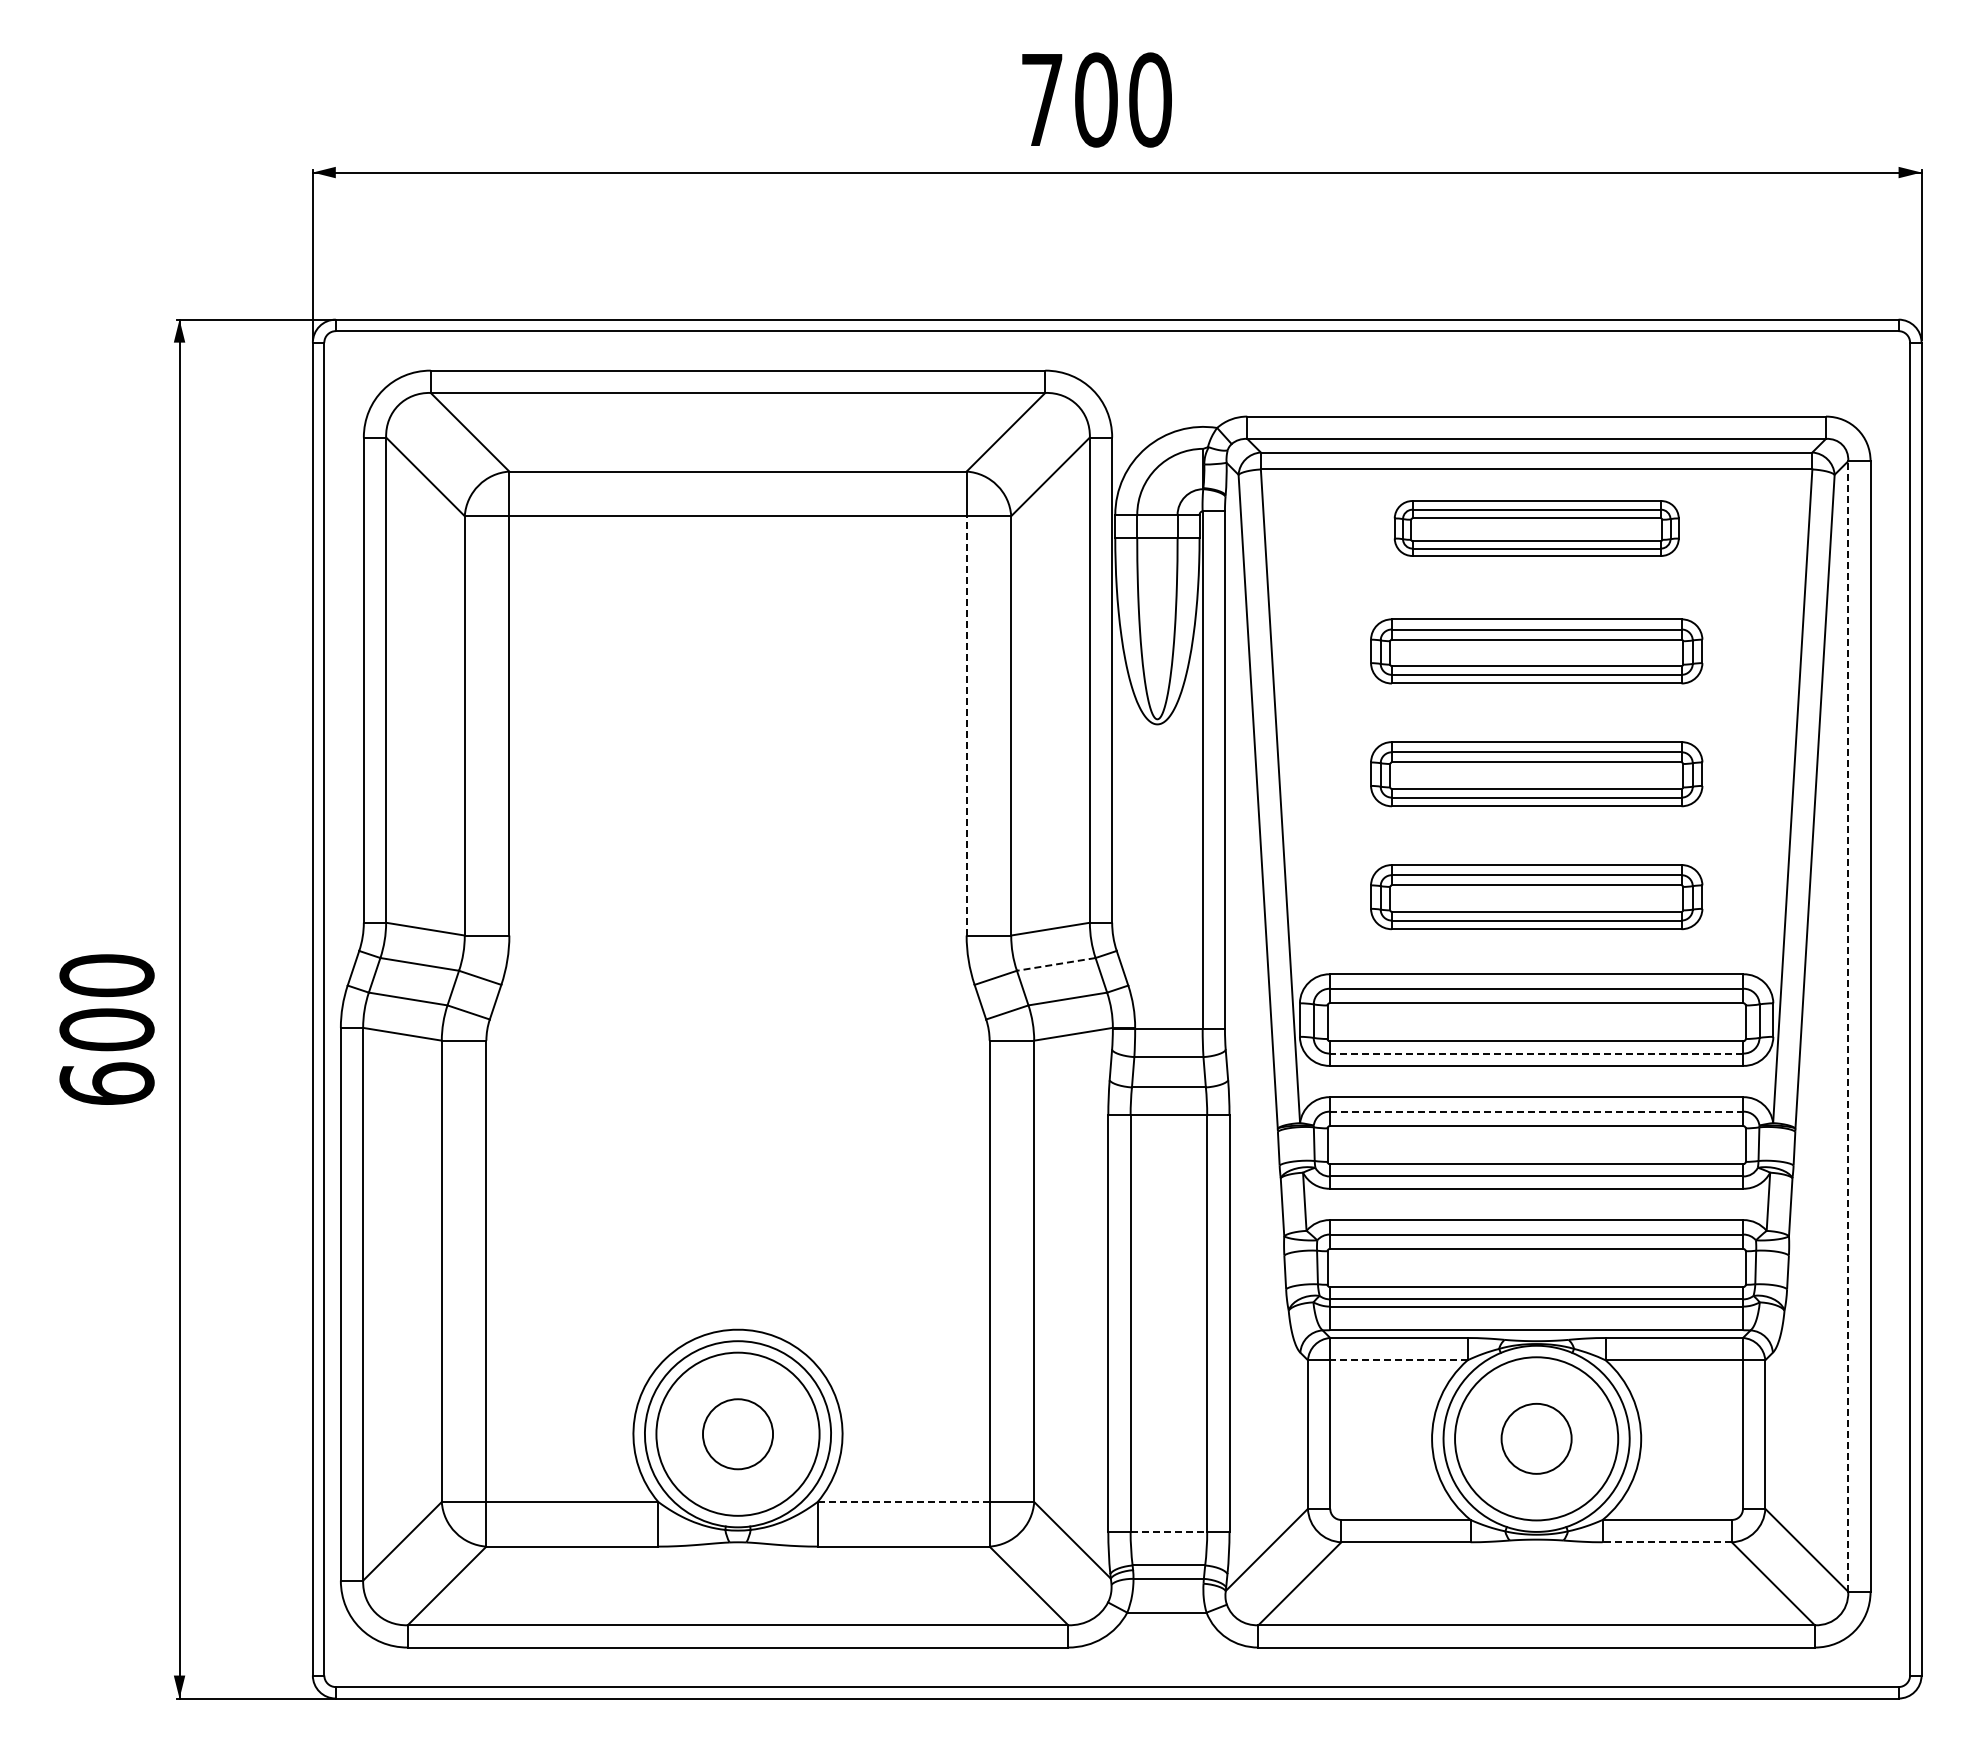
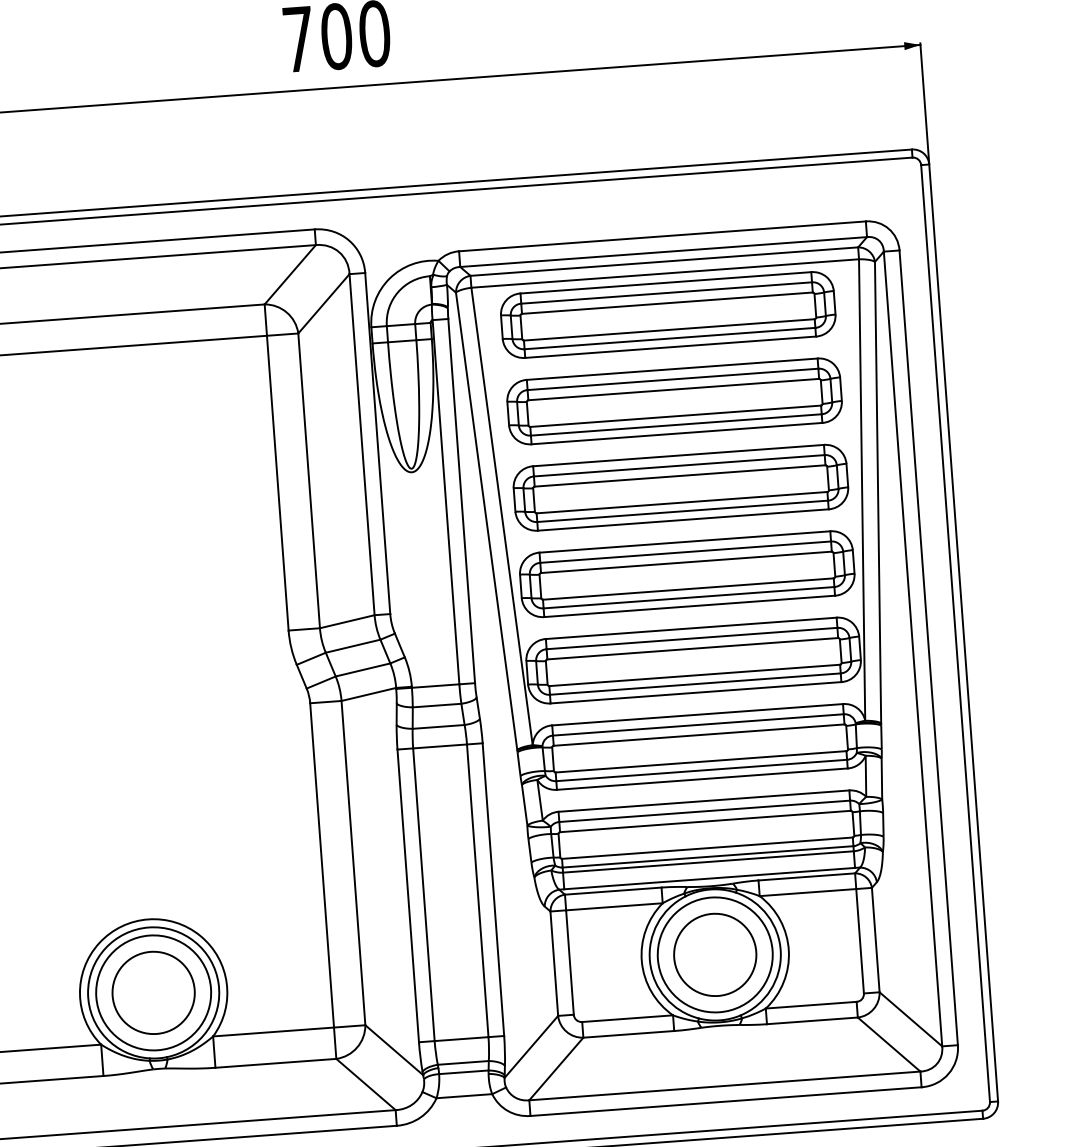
part: (1536, 528) -> (668, 315), size x1.67
part: (1536, 651) -> (674, 401), size x1.43
line: (966, 725) -> (277, 482), dashed -> solid
part: (1536, 773) -> (680, 487), size x1.43
part: (1536, 896) -> (687, 573), size x1.43
line: (1056, 964) -> (353, 646), dashed -> solid
line: (1848, 1026) -> (913, 648), dashed -> solid
line: (1536, 1053) -> (695, 684), dashed -> solid
line: (1536, 1111) -> (698, 724), dashed -> solid
line: (1398, 1360) -> (614, 906), dashed -> solid
circle: (737, 1433) -> (153, 992), size x1.67
circle: (1536, 1438) -> (715, 954), size x1.67
line: (903, 1502) -> (273, 1032), dashed -> solid
line: (1169, 1531) -> (461, 1038), dashed -> solid
line: (1667, 1542) -> (812, 1021), dashed -> solid

